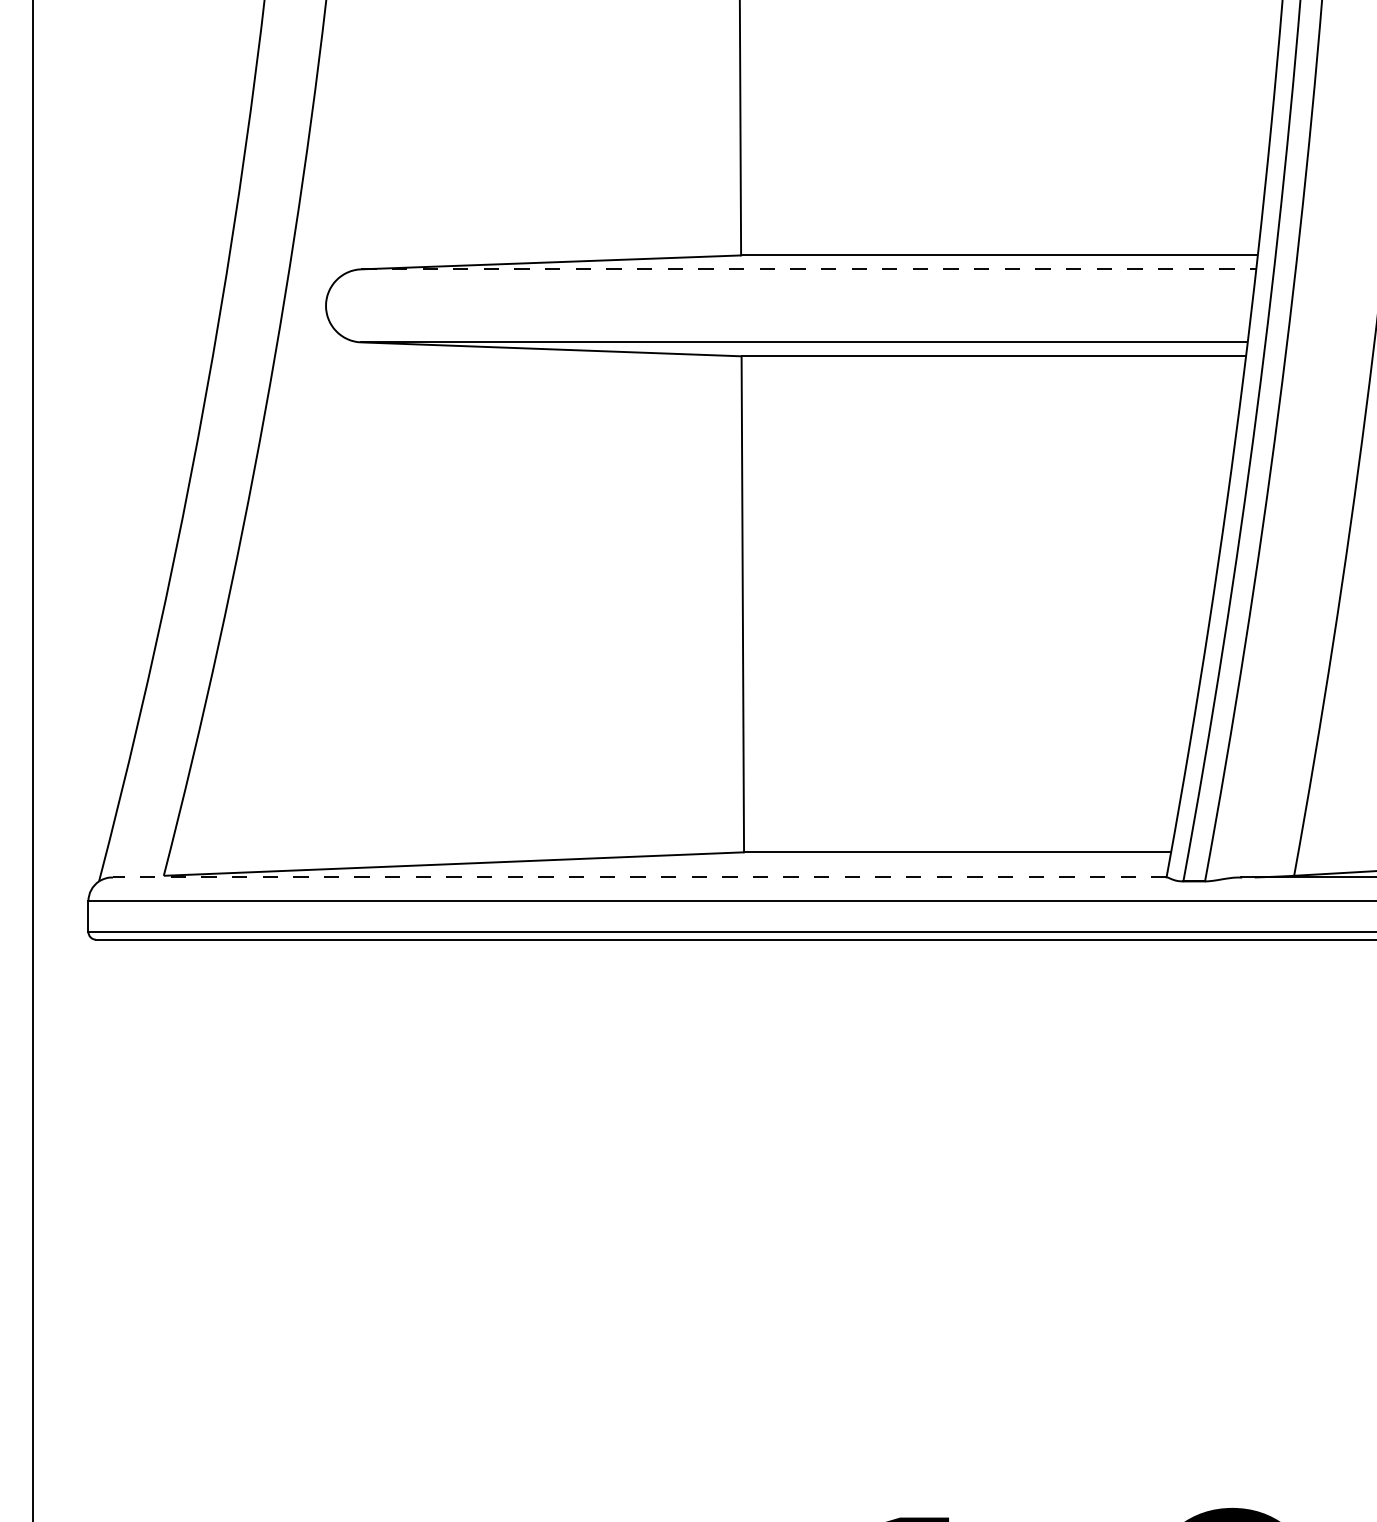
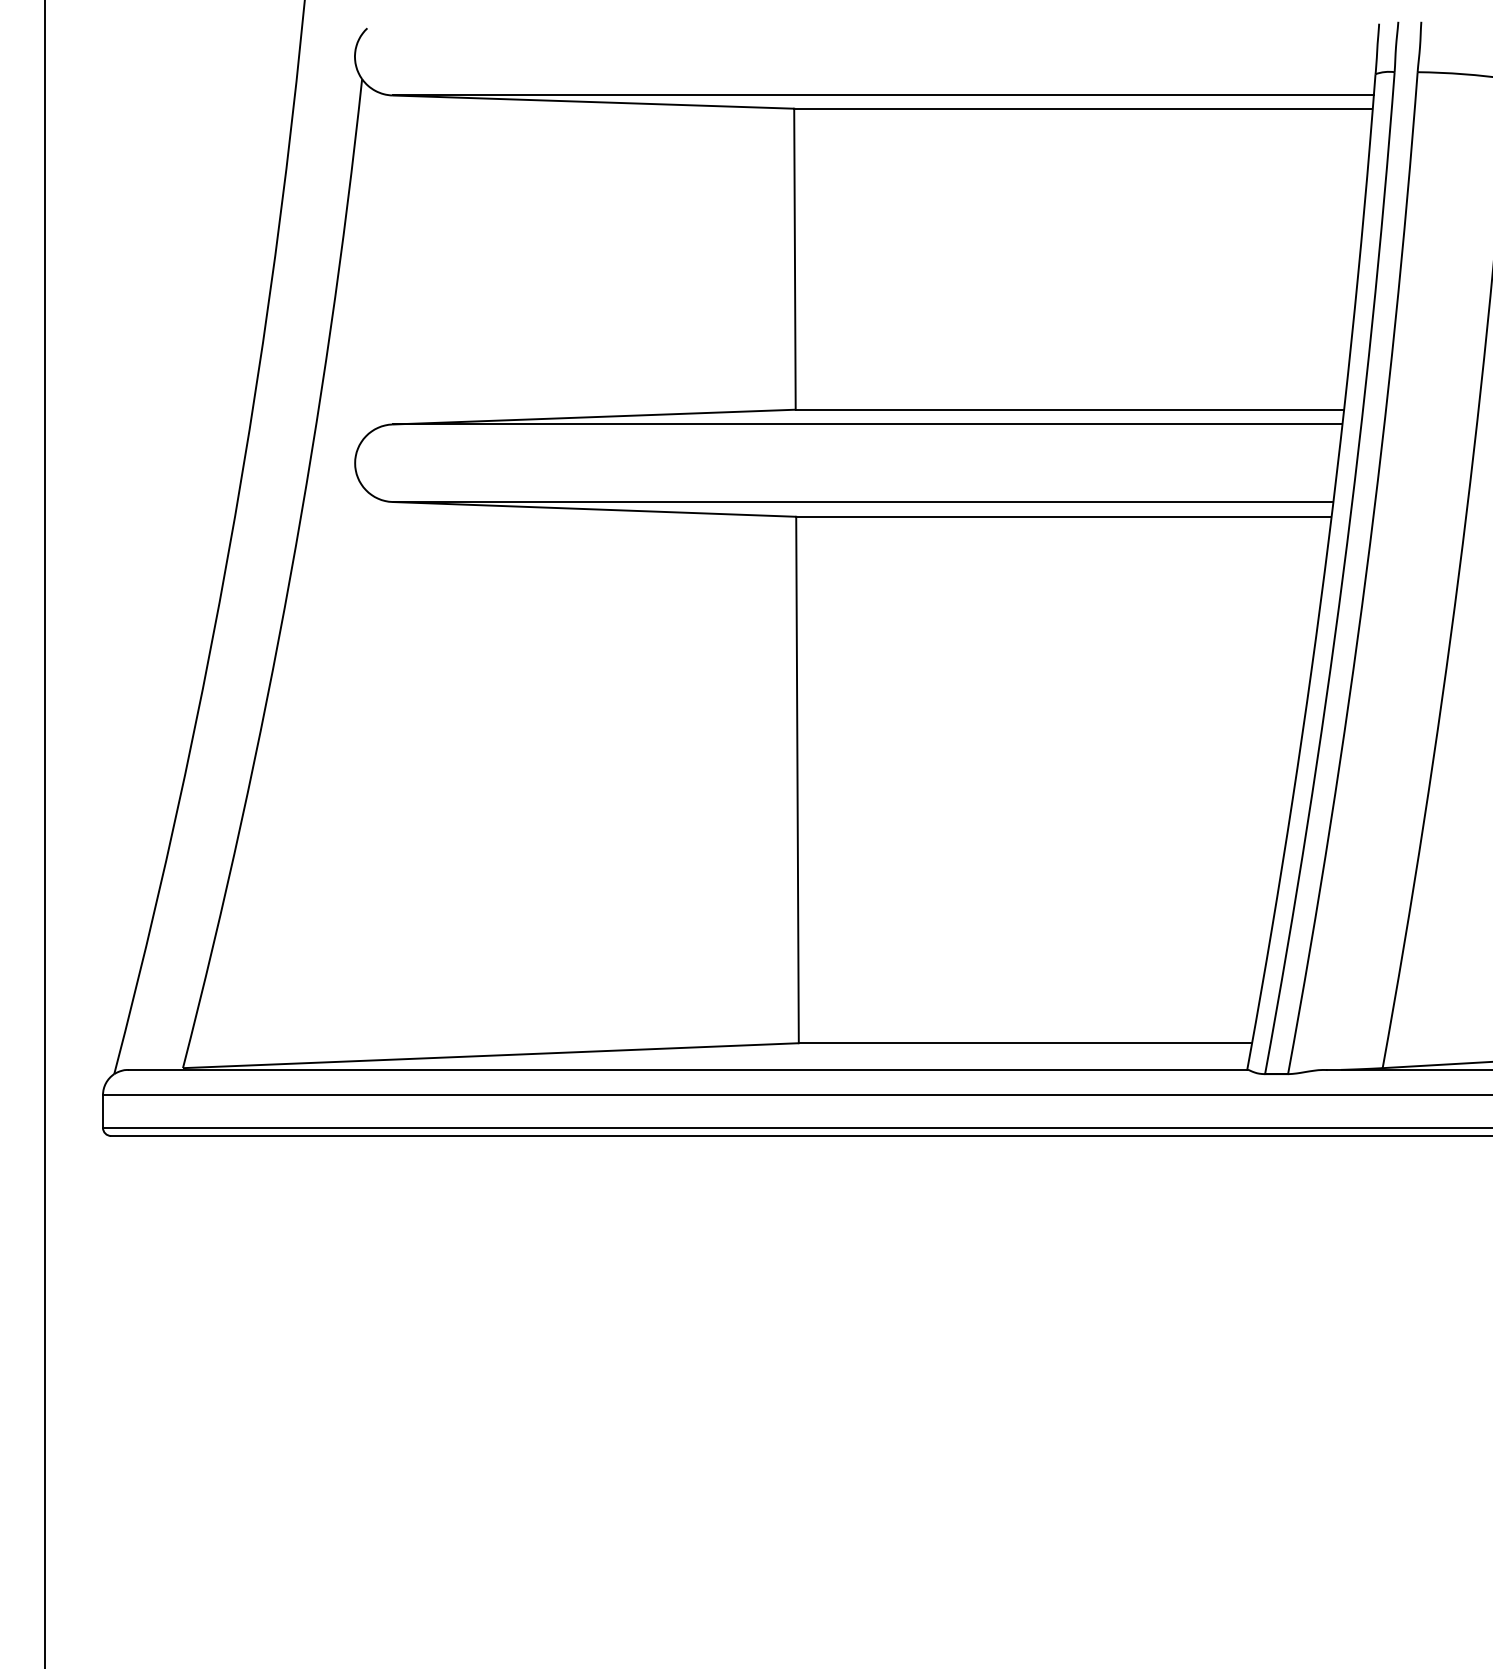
line: (808, 269) -> (867, 424), dashed -> solid
line: (639, 877) -> (687, 1069), dashed -> solid

